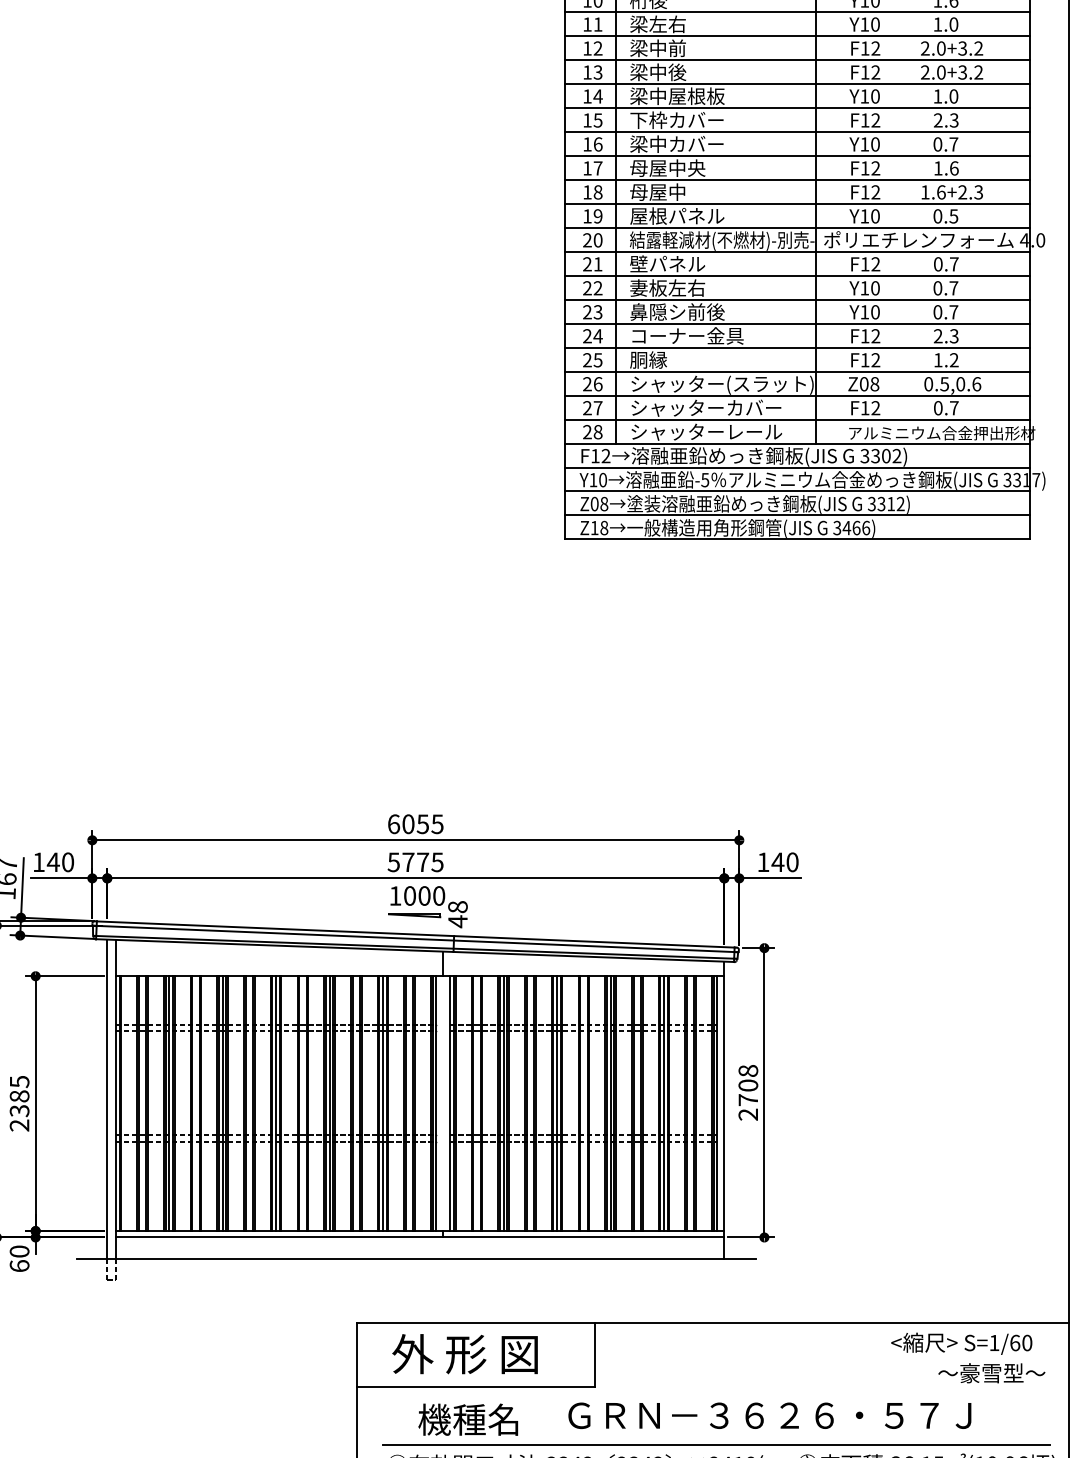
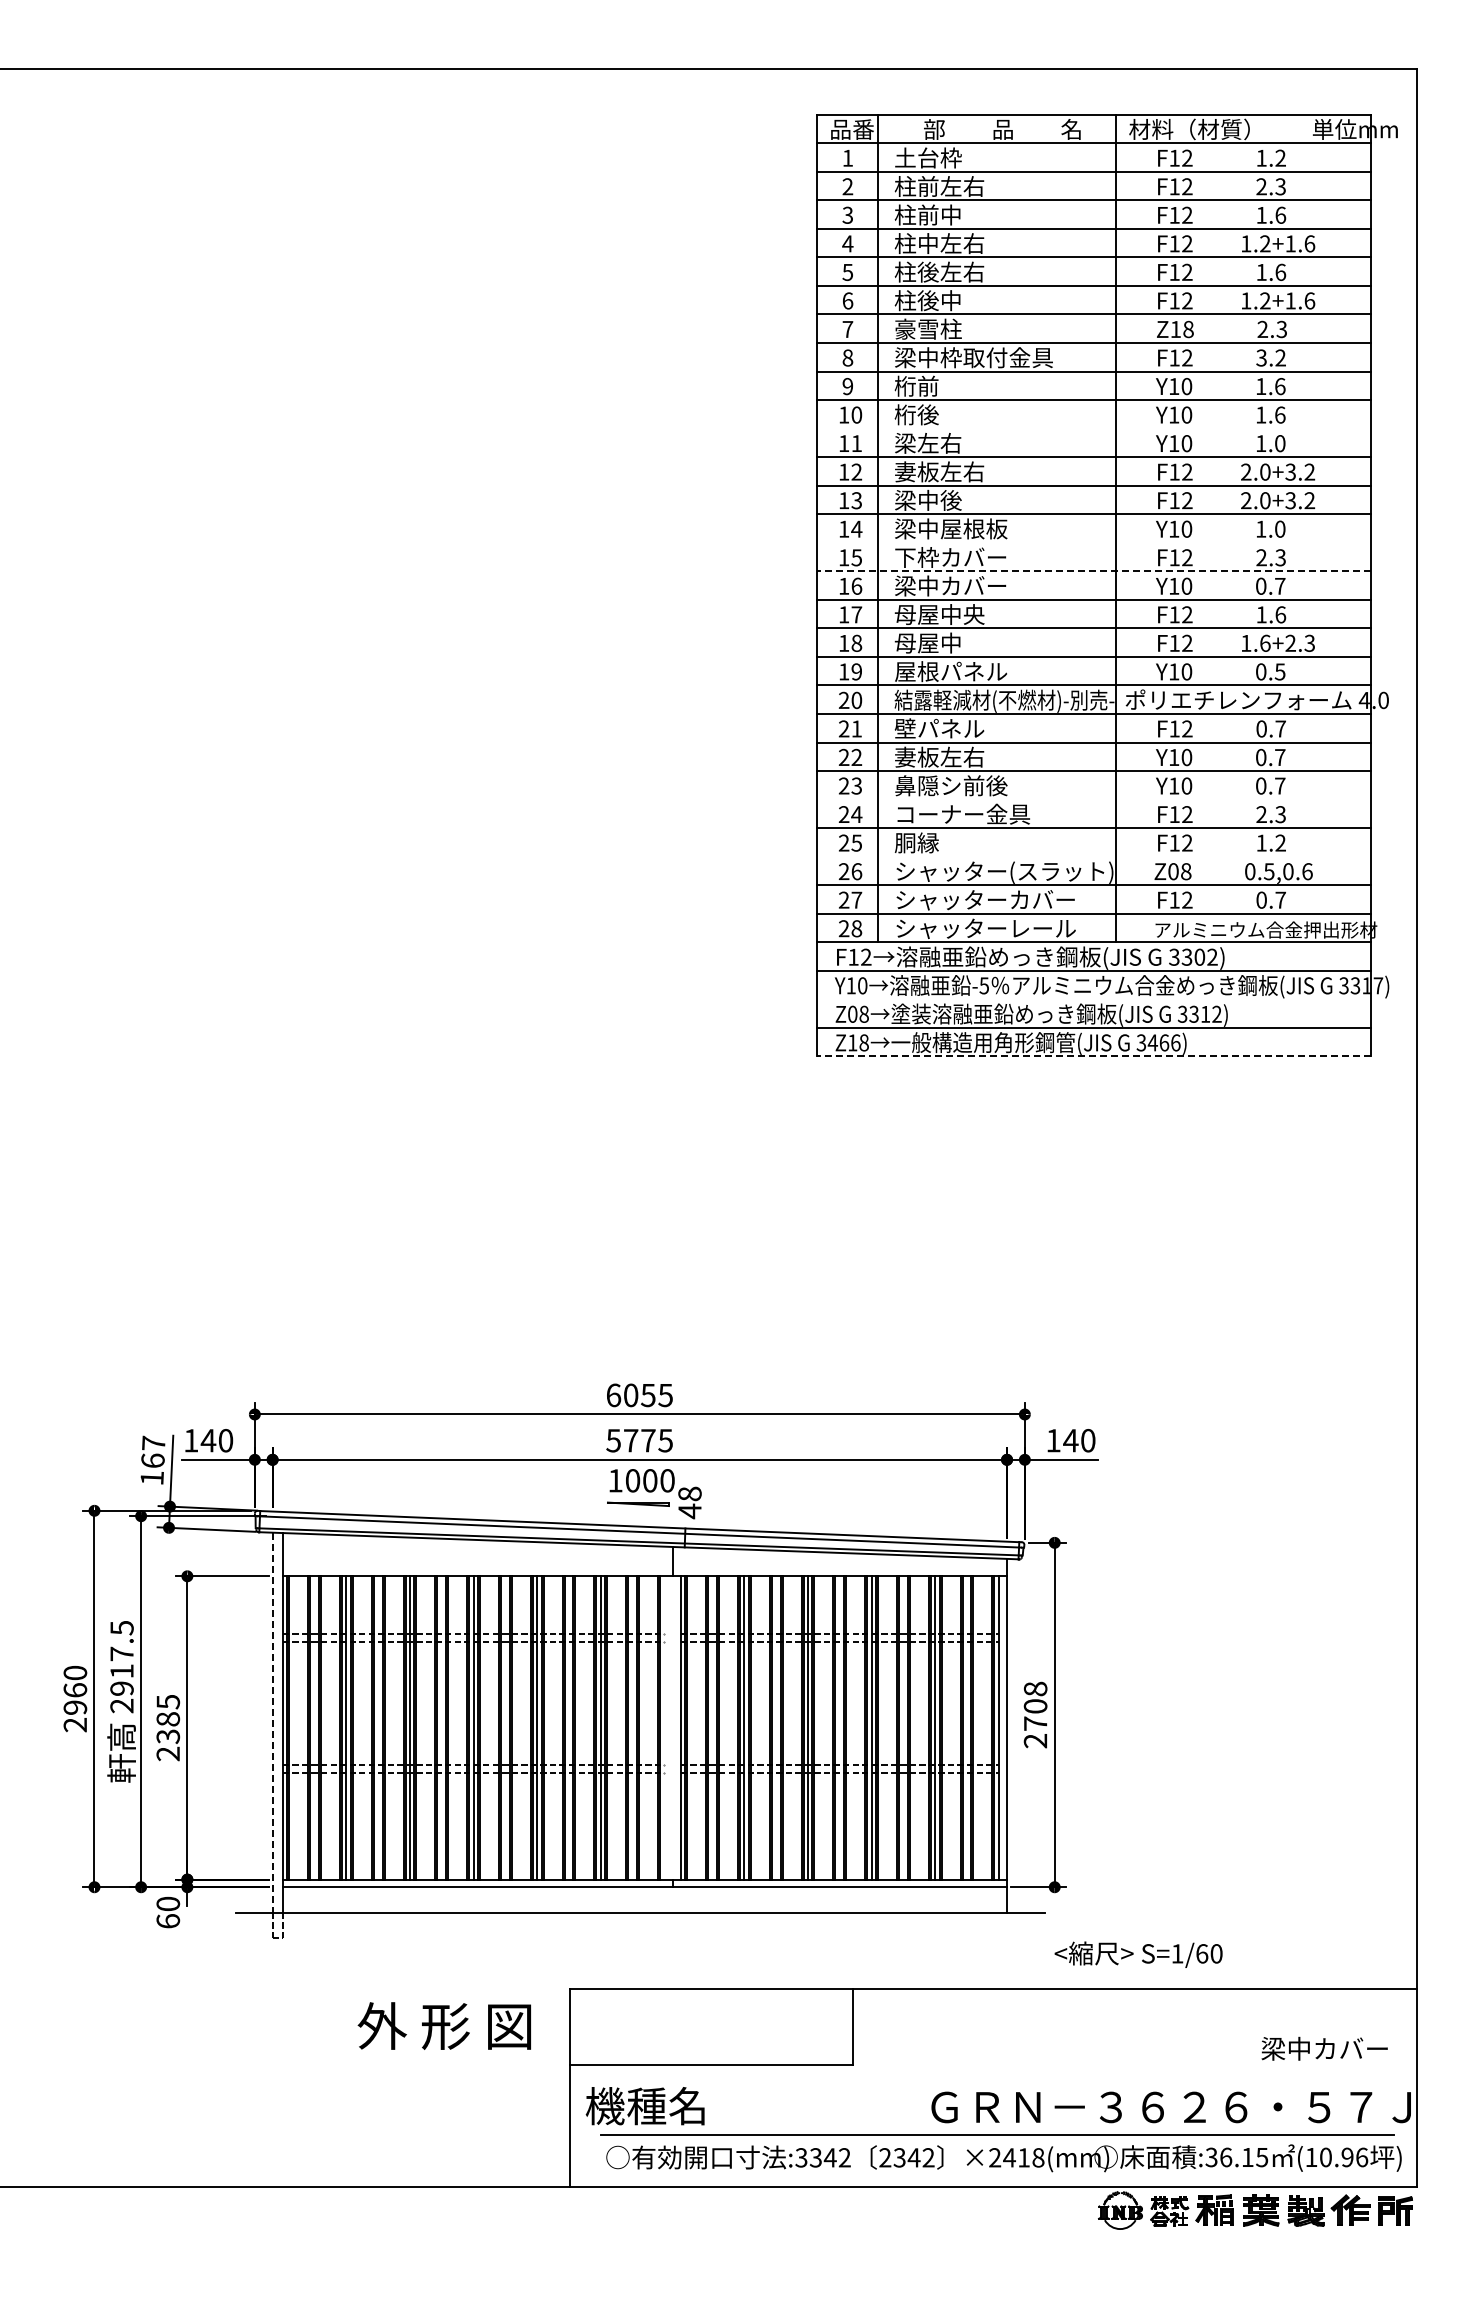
line: (797, 11) -> (1094, 428), removed
text: (667, 48) -> (939, 471), 梁中前 -> 妻板左右
line: (797, 107) -> (1094, 542), removed
line: (797, 132) -> (1094, 571), solid -> dashed
line: (797, 323) -> (1094, 799), removed
line: (797, 371) -> (1094, 856), removed
line: (797, 491) -> (1094, 999), removed
line: (797, 539) -> (1094, 1056), solid -> dashed
line: (107, 1099) -> (272, 1722), solid -> dashed
line: (436, 1103) -> (664, 1727), removed
text: (961, 1343) -> (1138, 1954), moved
text: (464, 1353) -> (443, 2025), moved
text: (991, 1372) -> (1325, 2048), ～豪雪型～ -> 梁中カバー
text: (769, 1415) -> (1170, 2107), moved
text: (467, 1420) -> (644, 2106), moved

